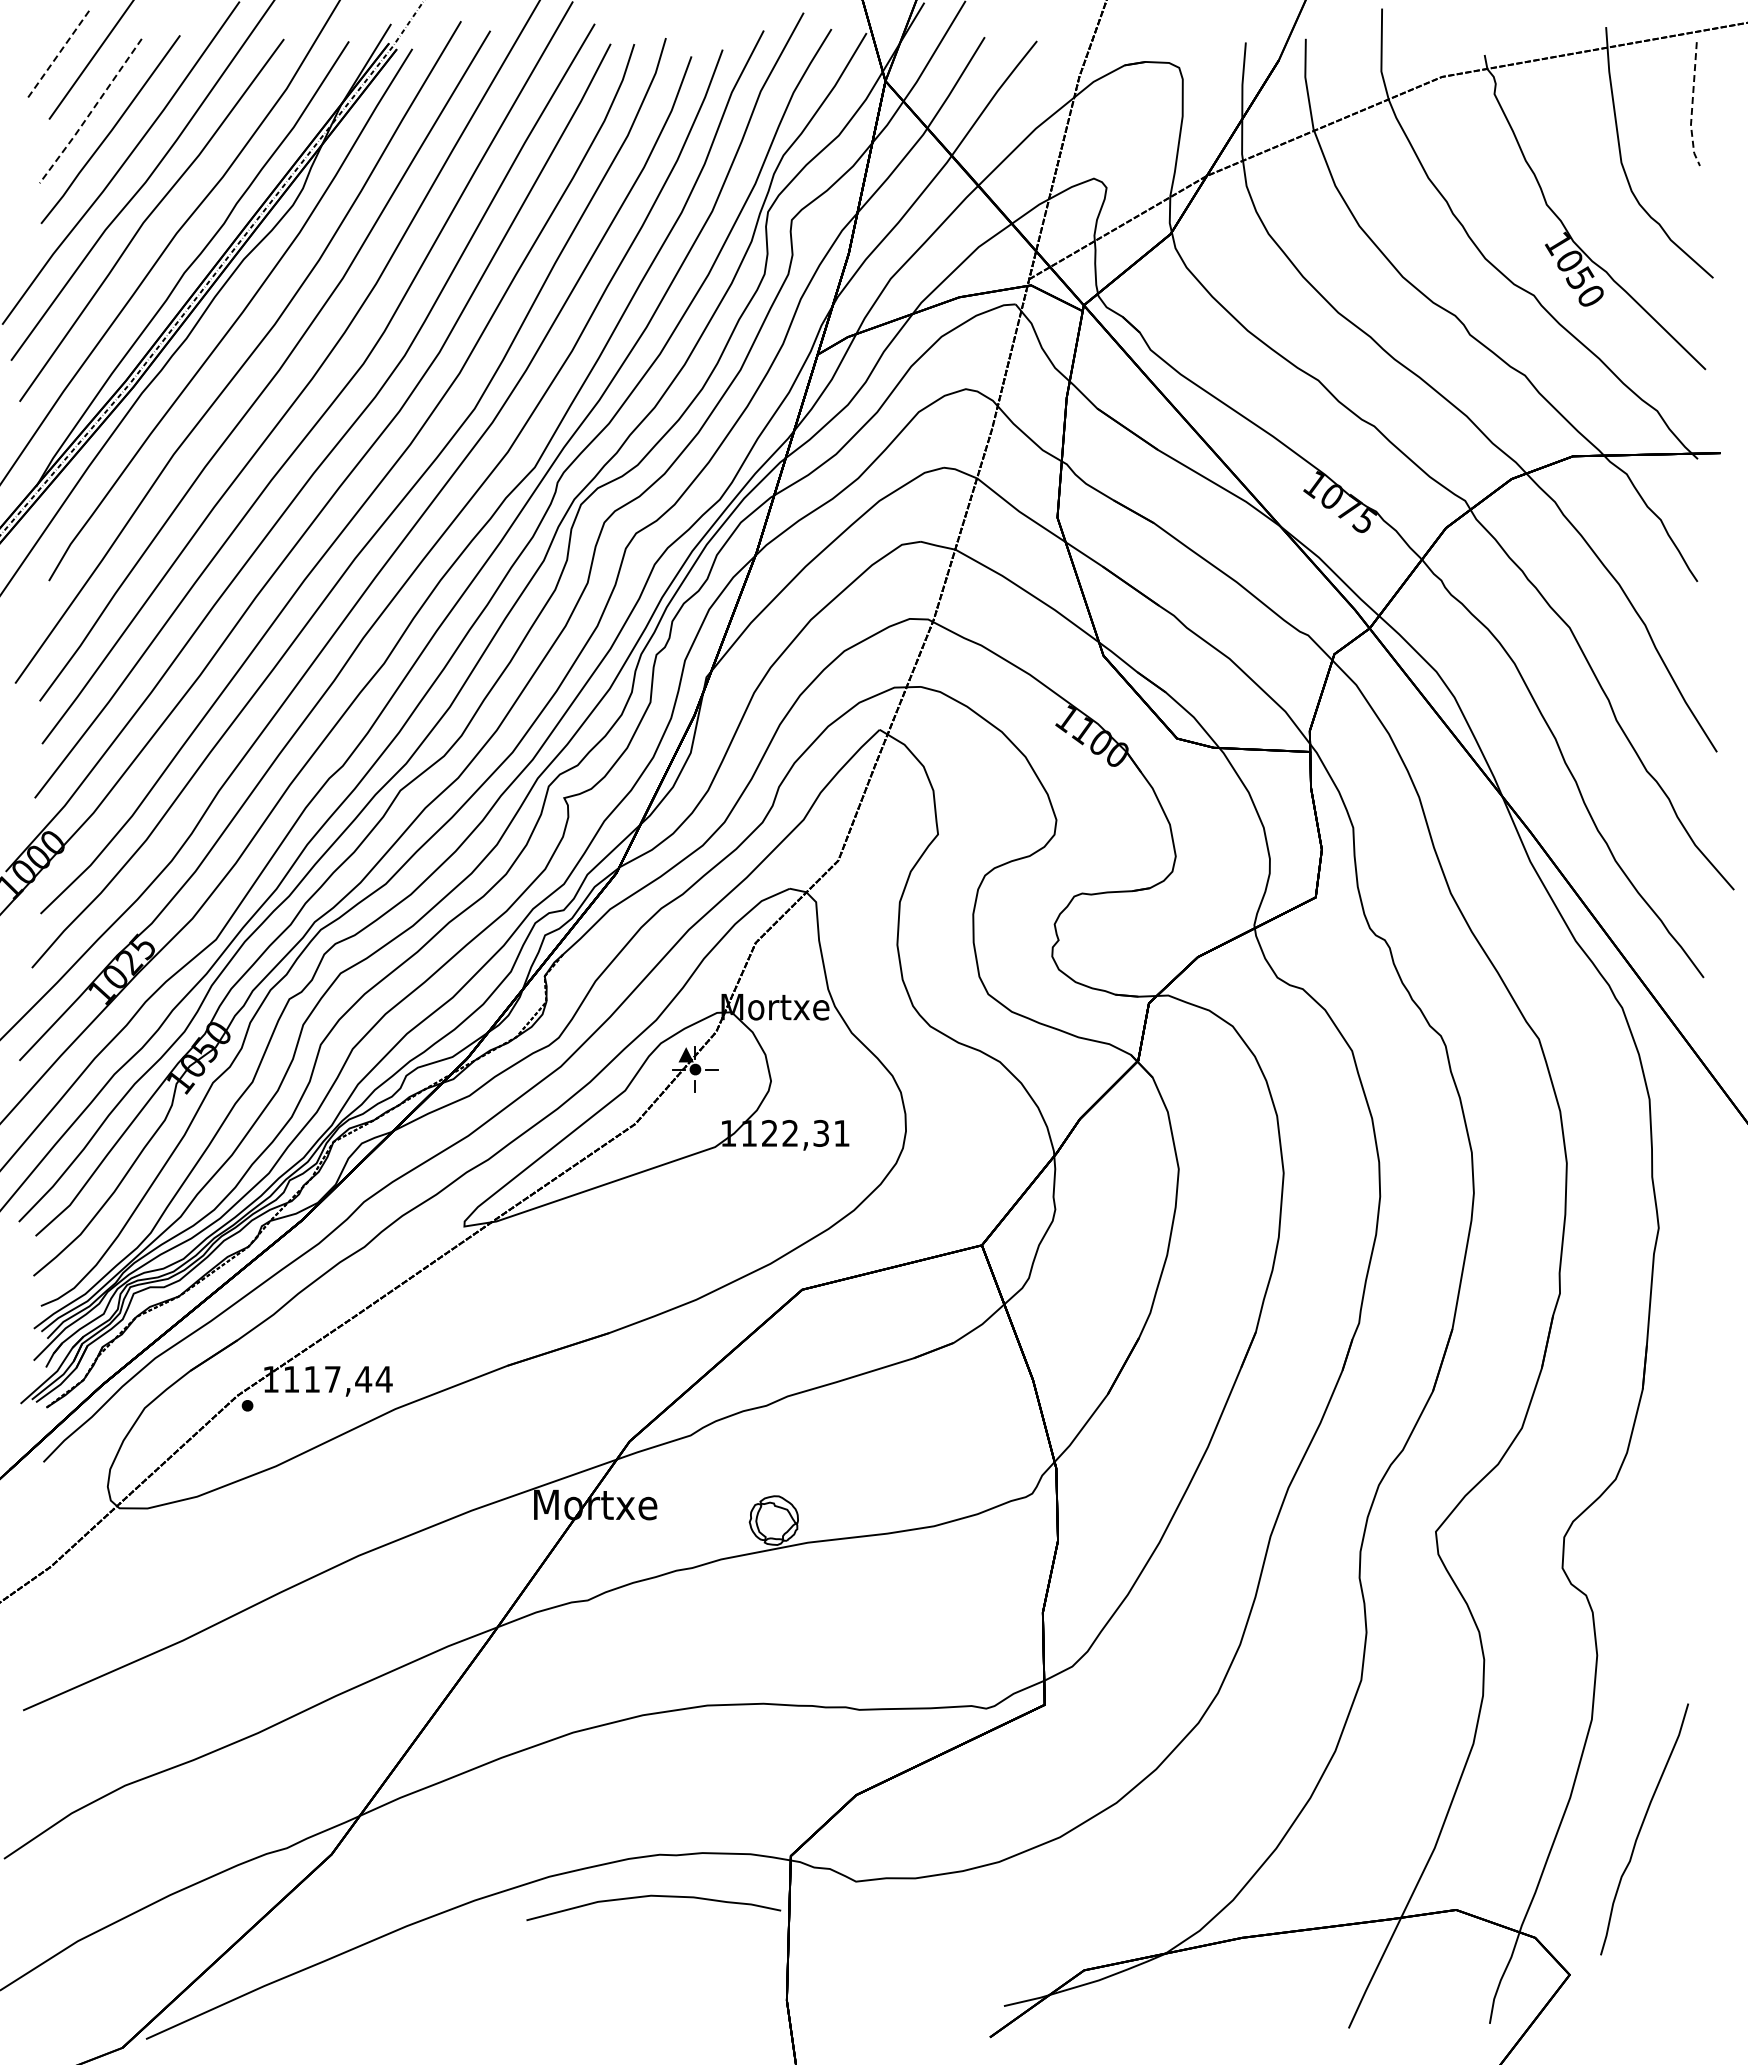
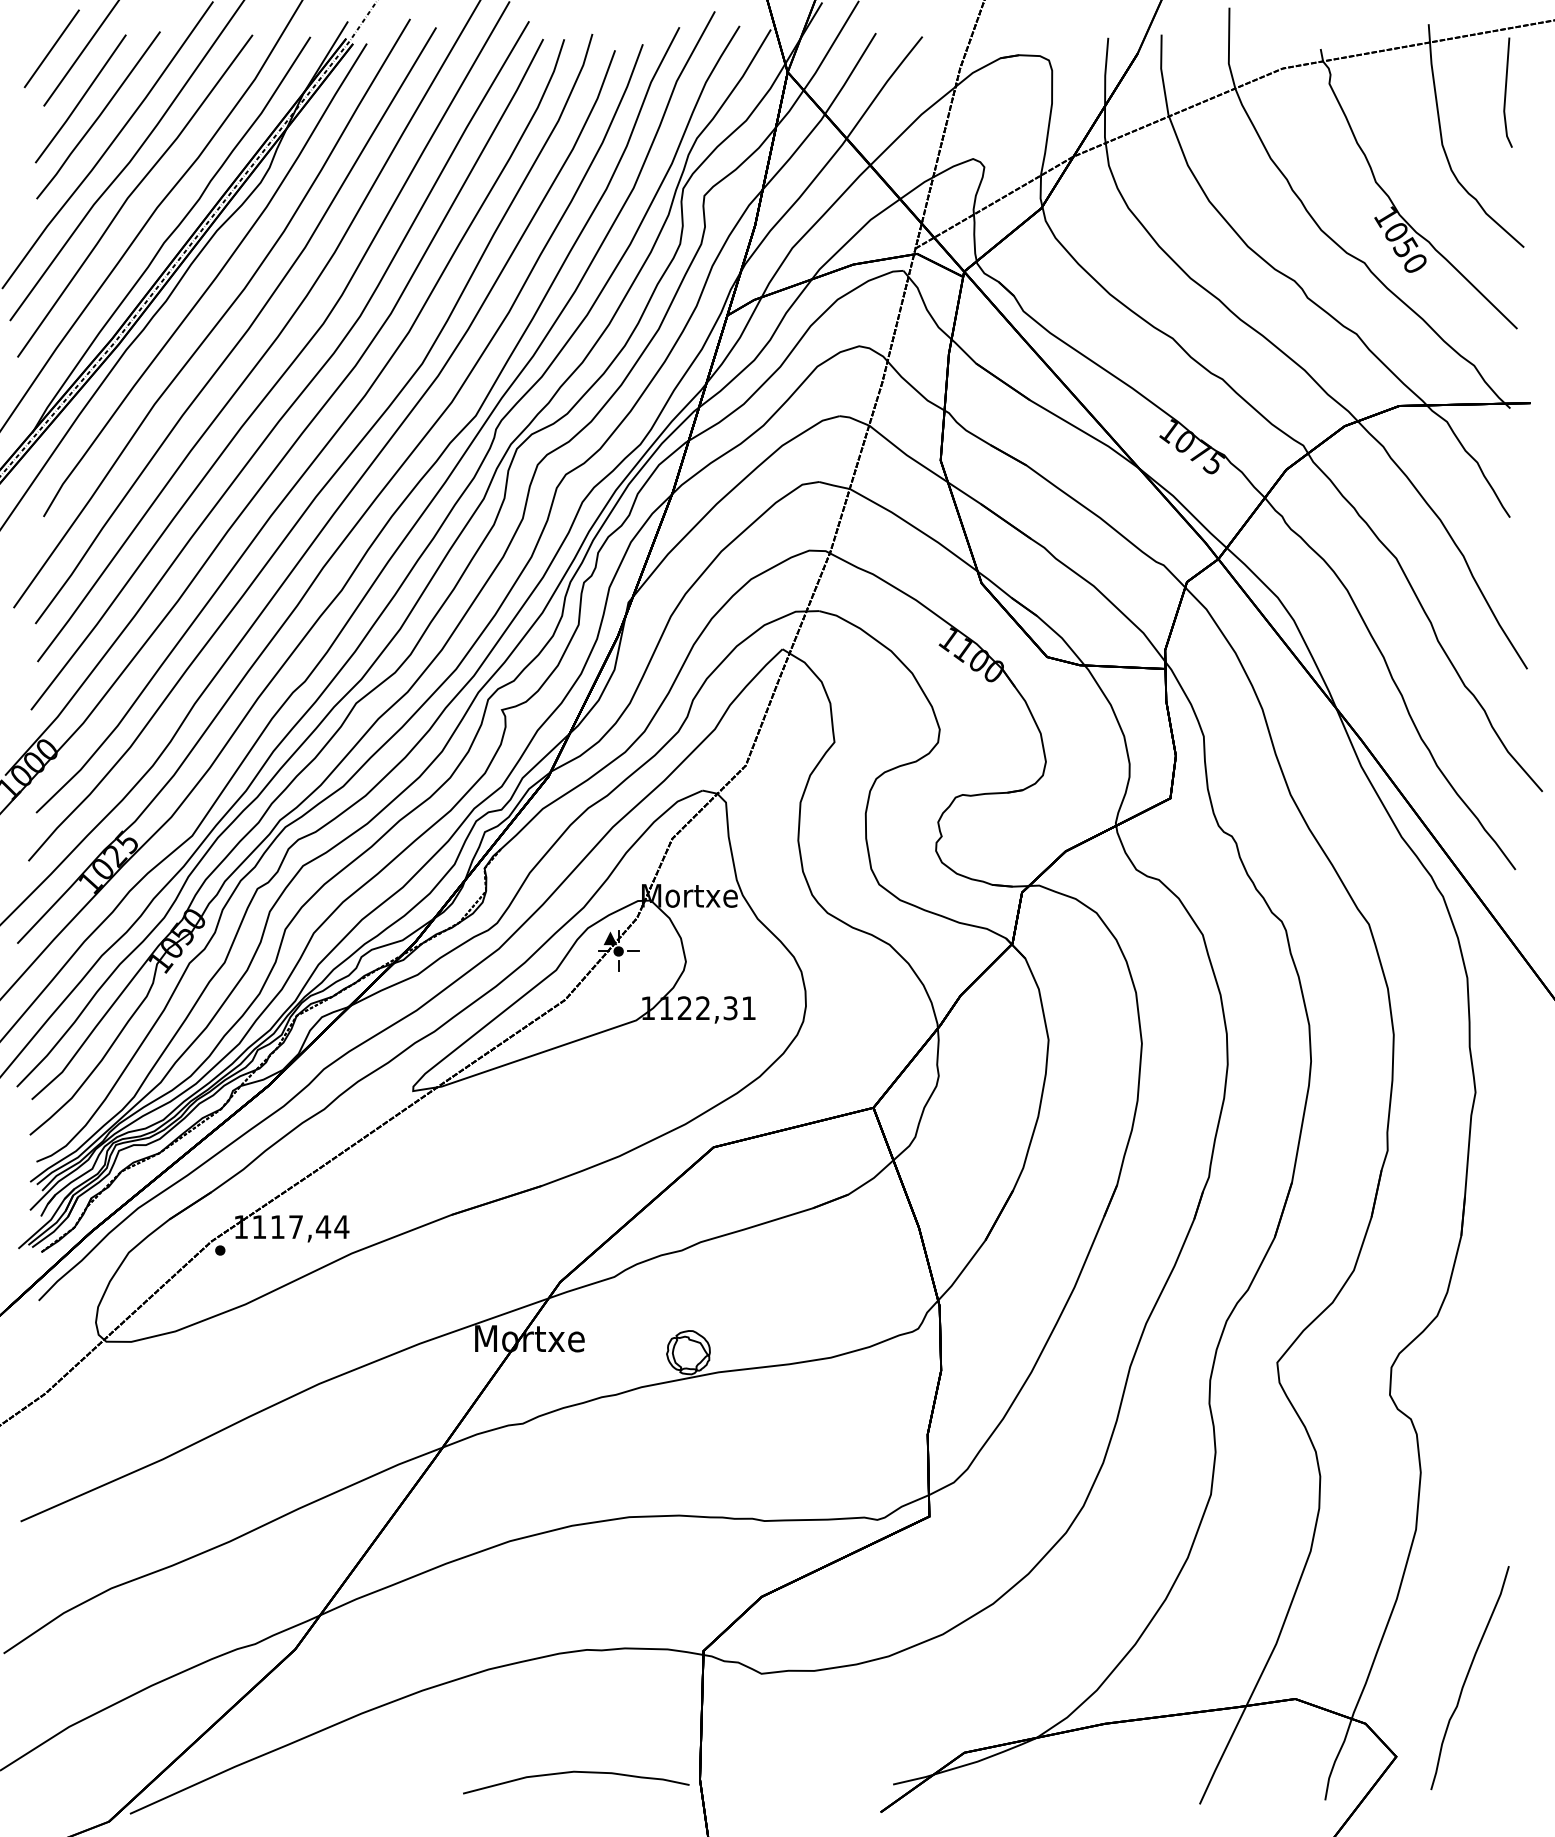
line: (58, 54) -> (52, 48), dashed -> solid
line: (1692, 106) -> (1505, 94), dashed -> solid
line: (90, 112) -> (80, 100), dashed -> solid
curve: (1642, 1827) -> (1468, 1676), moved
curve: (653, 1896) -> (576, 1772), moved

